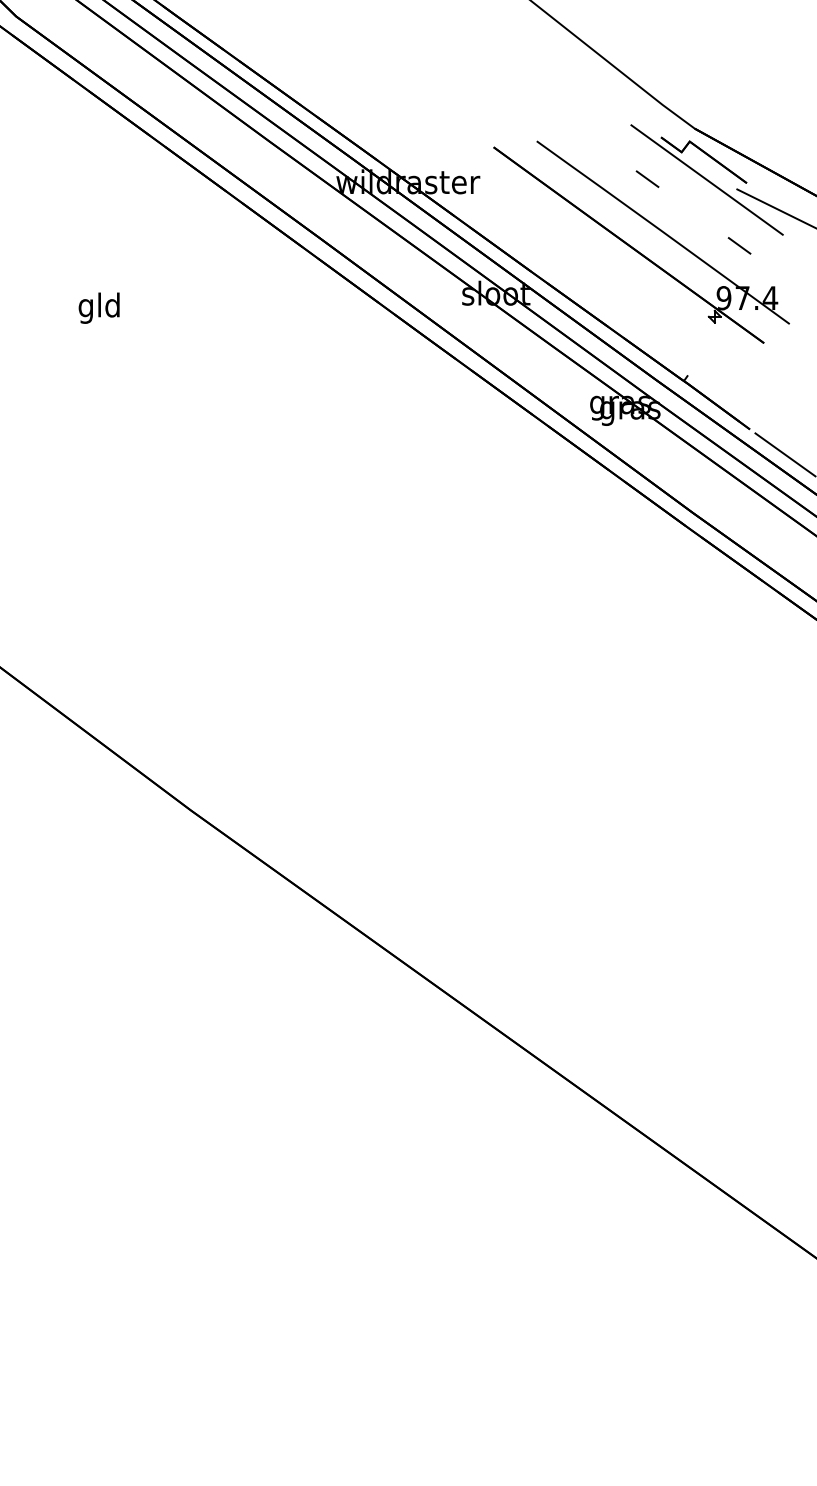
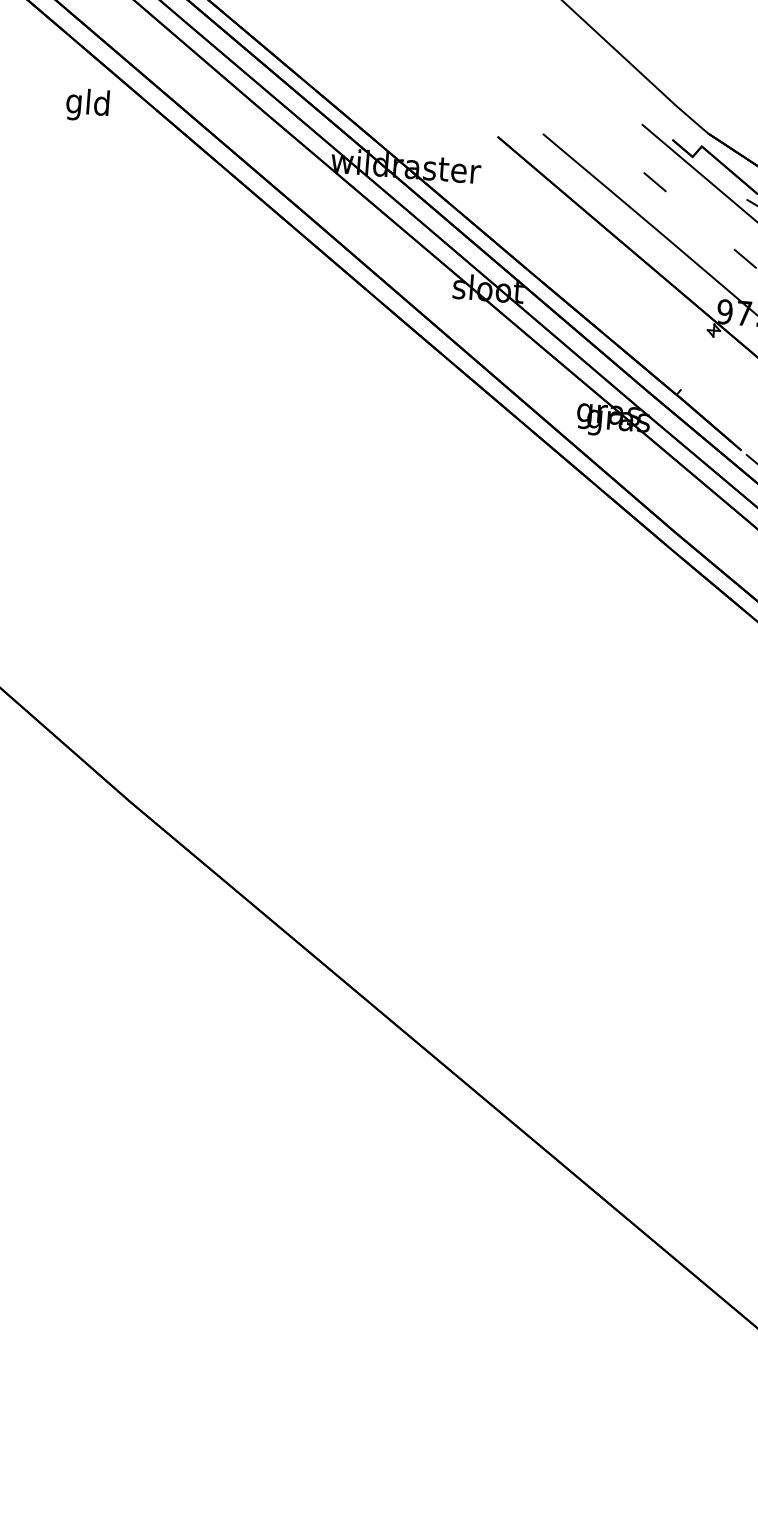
text: (98, 307) -> (87, 104), moved

